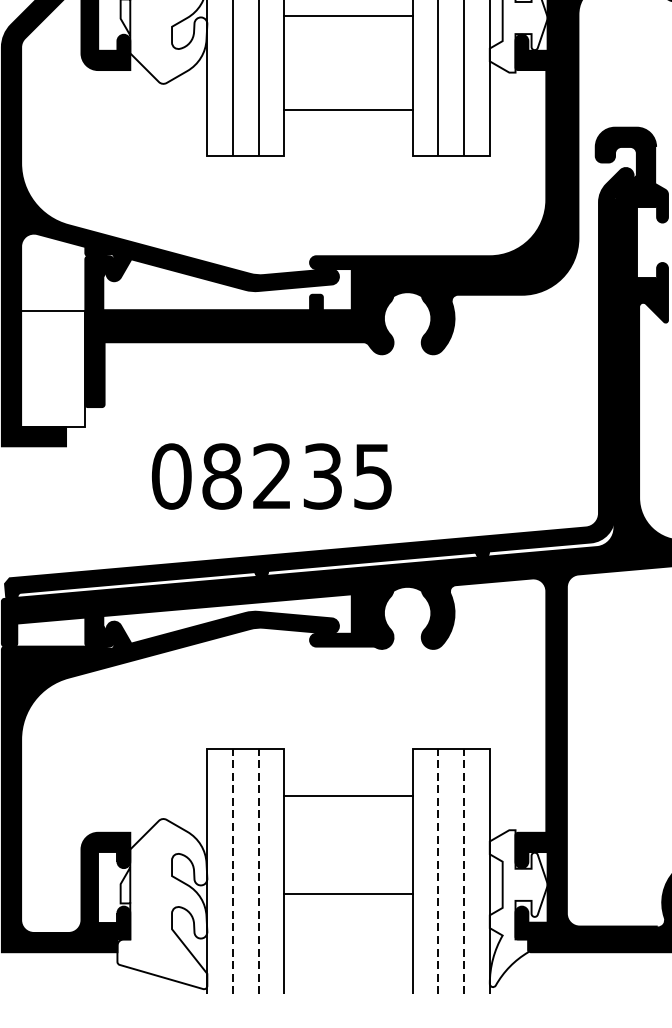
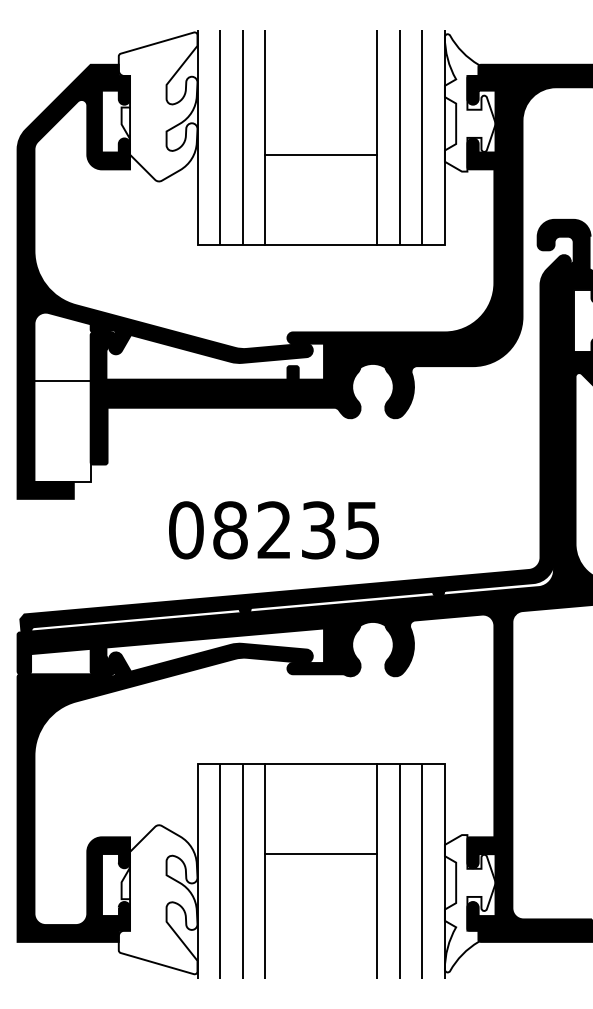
line: (347, 15) -> (320, 154), moved
line: (347, 110) -> (320, 244), moved
text: (271, 476) -> (273, 530), moved
line: (347, 796) -> (320, 764), moved
line: (233, 871) -> (220, 871), dashed -> solid
line: (258, 871) -> (242, 871), dashed -> solid
line: (437, 871) -> (399, 871), dashed -> solid
line: (464, 871) -> (422, 871), dashed -> solid
line: (347, 894) -> (320, 854), moved

